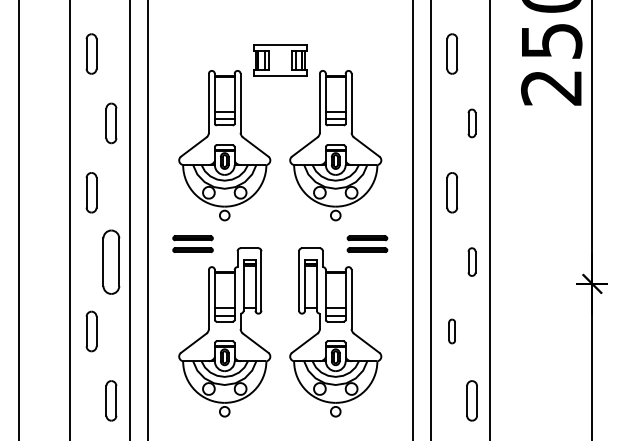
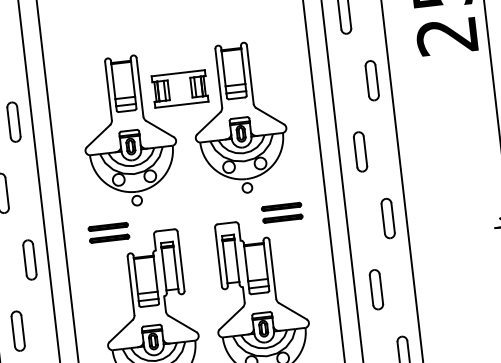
part: (280, 60) -> (180, 88), moved
part: (471, 123) -> (371, 80), size x1.43
part: (111, 261) -> (29, 259), size x0.62
part: (471, 261) -> (387, 217), size x1.43
part: (451, 331) -> (375, 289), size x1.67

